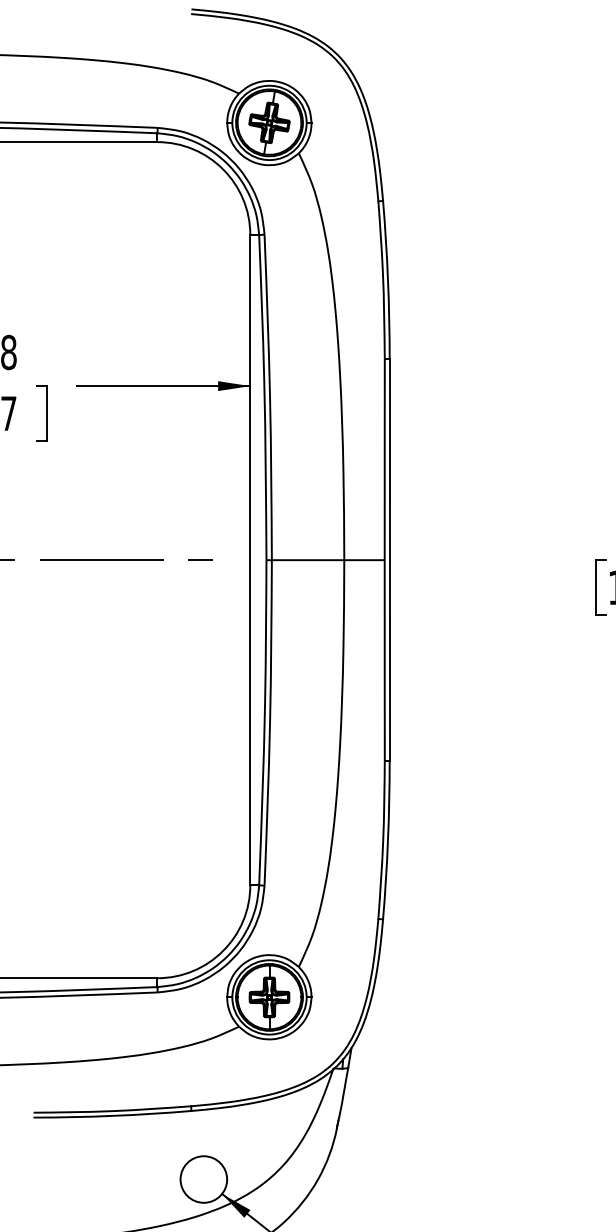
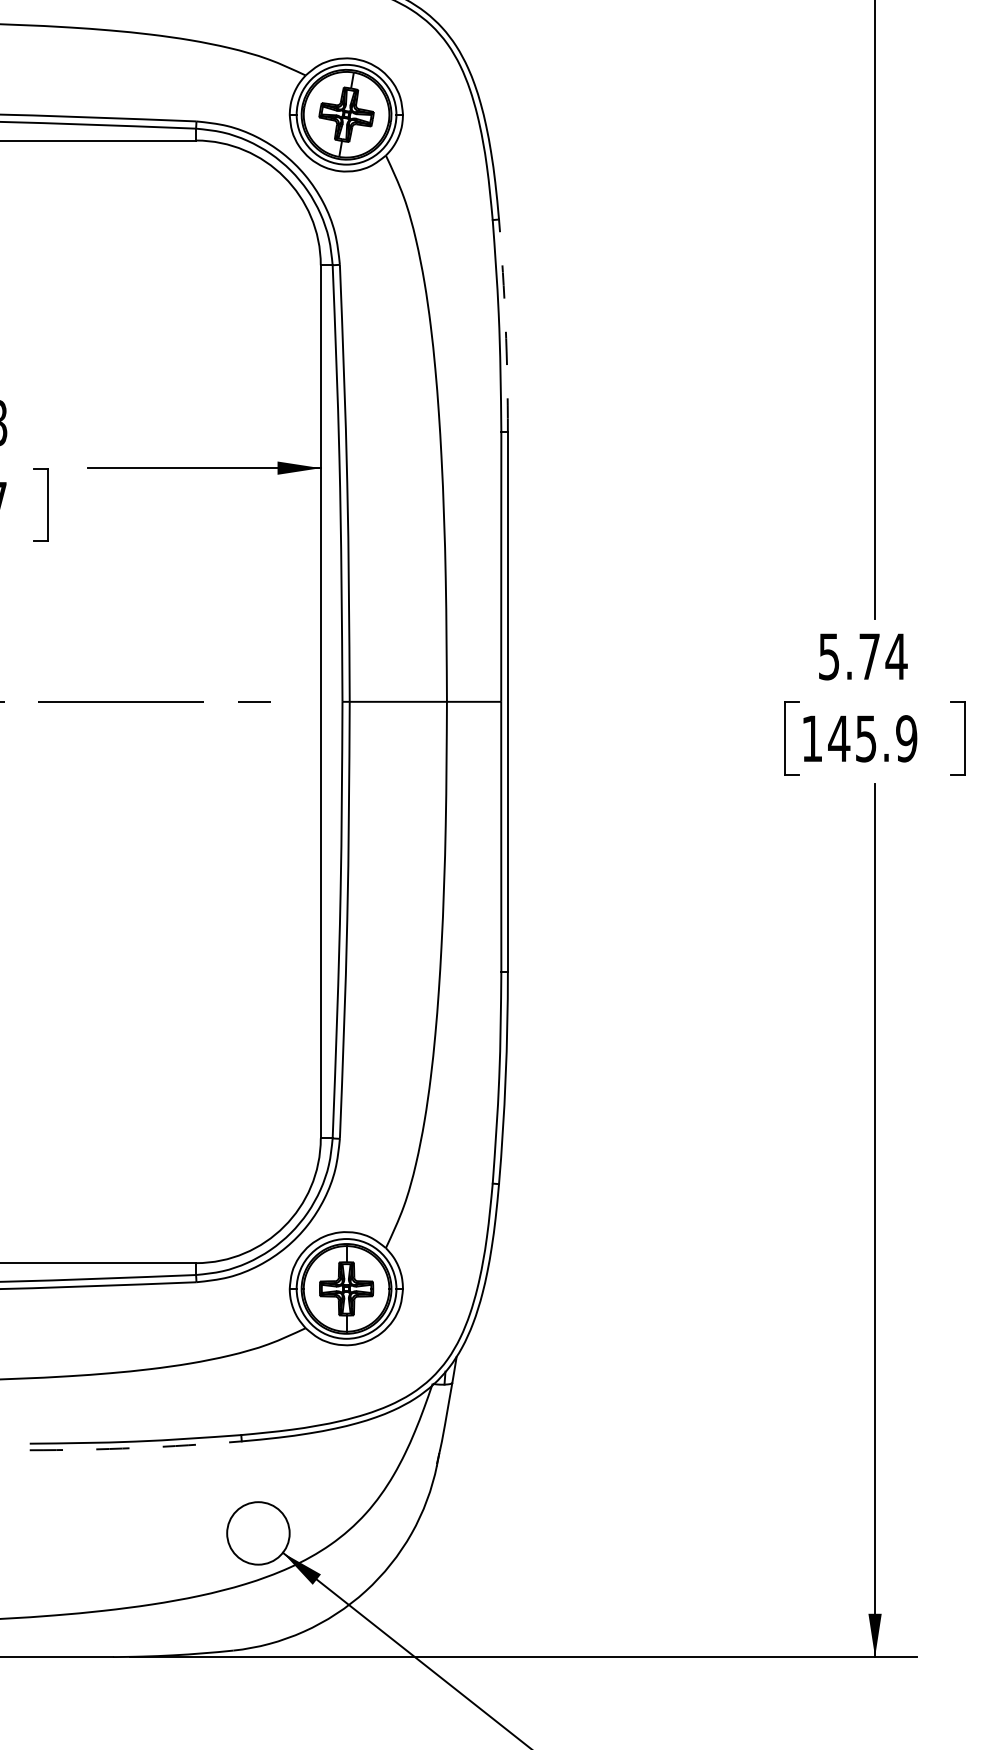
arc: (387, 279) -> (505, 325), solid -> dashed
arc: (112, 1116) -> (135, 1448), solid -> dashed

